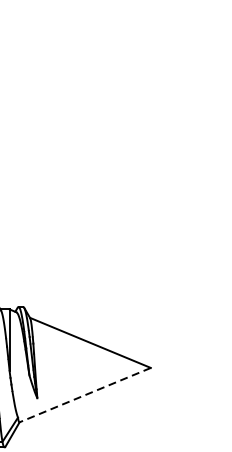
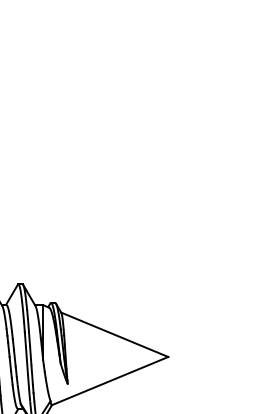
line: (84, 395) -> (109, 381), dashed -> solid

